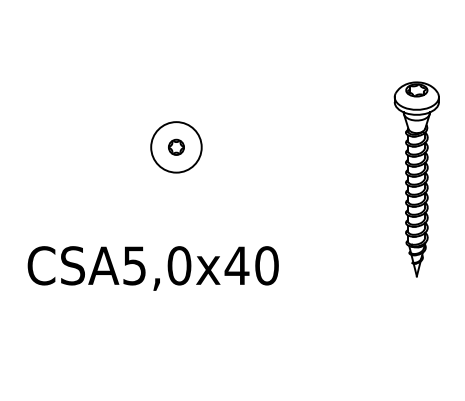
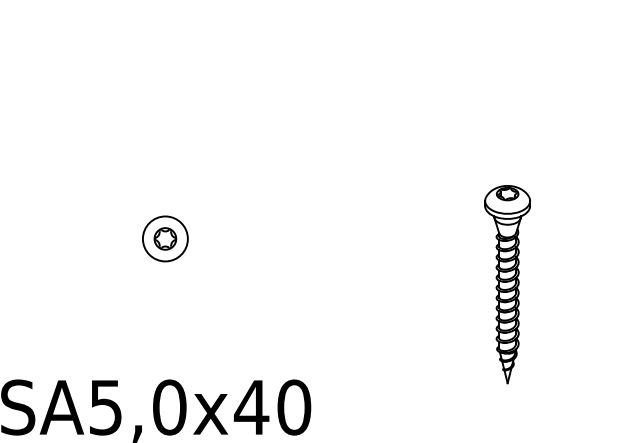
circle: (176, 147) -> (165, 239), size x0.62
part: (416, 179) -> (507, 284), size x0.71

